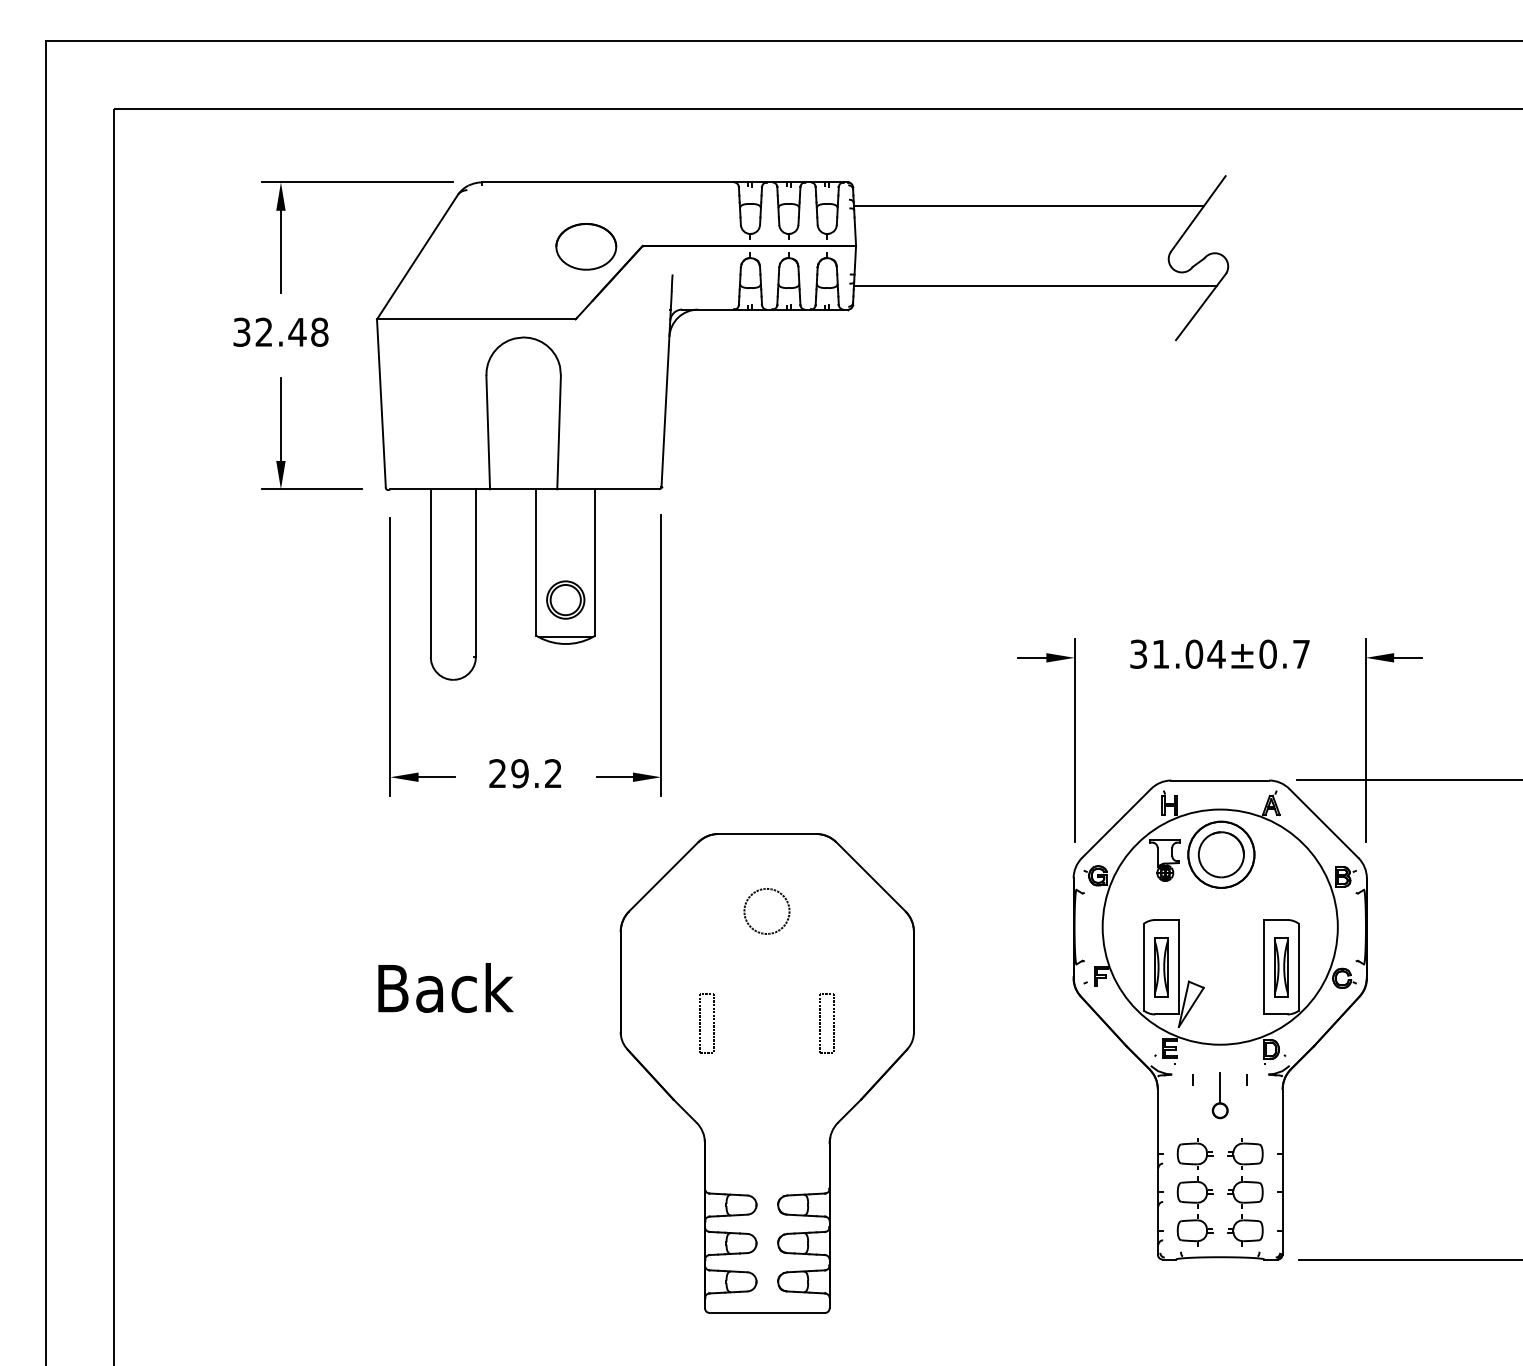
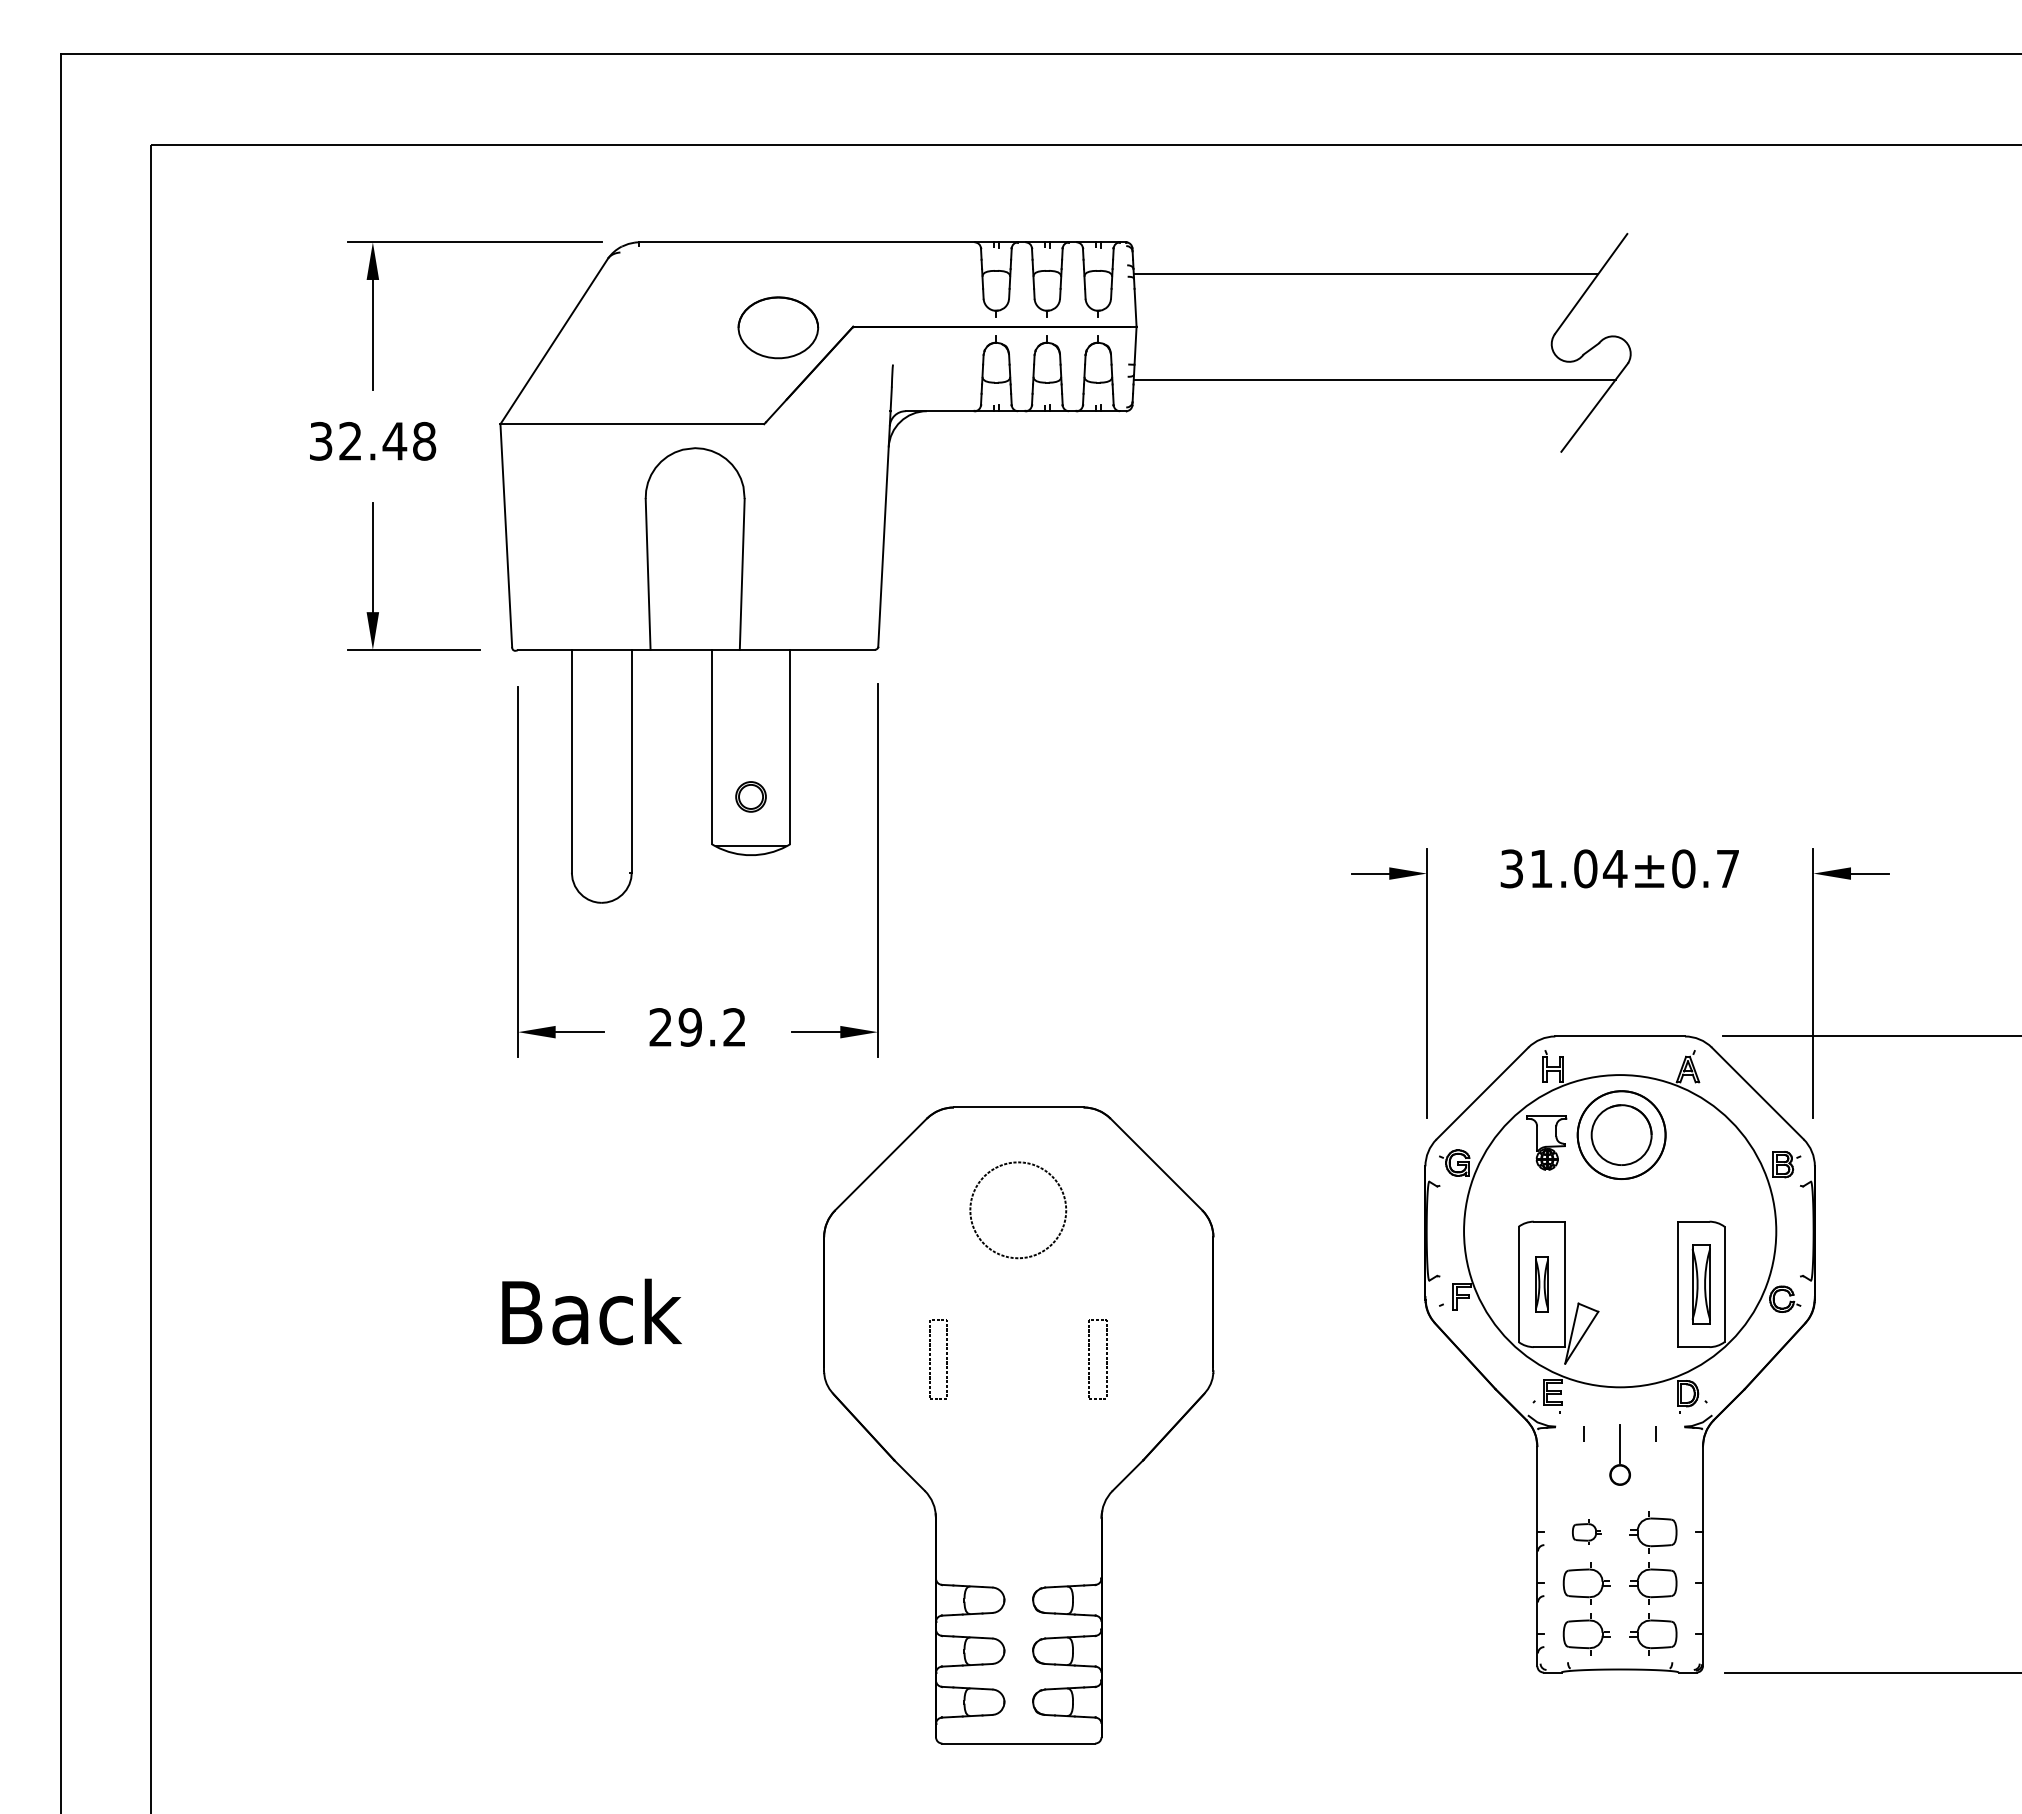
part: (565, 599) -> (750, 796), size x0.6
circle: (767, 911) -> (1018, 1210), size x1.6
part: (1161, 967) -> (1541, 1284), size x0.7
part: (1194, 1154) -> (1586, 1532), size x0.6

